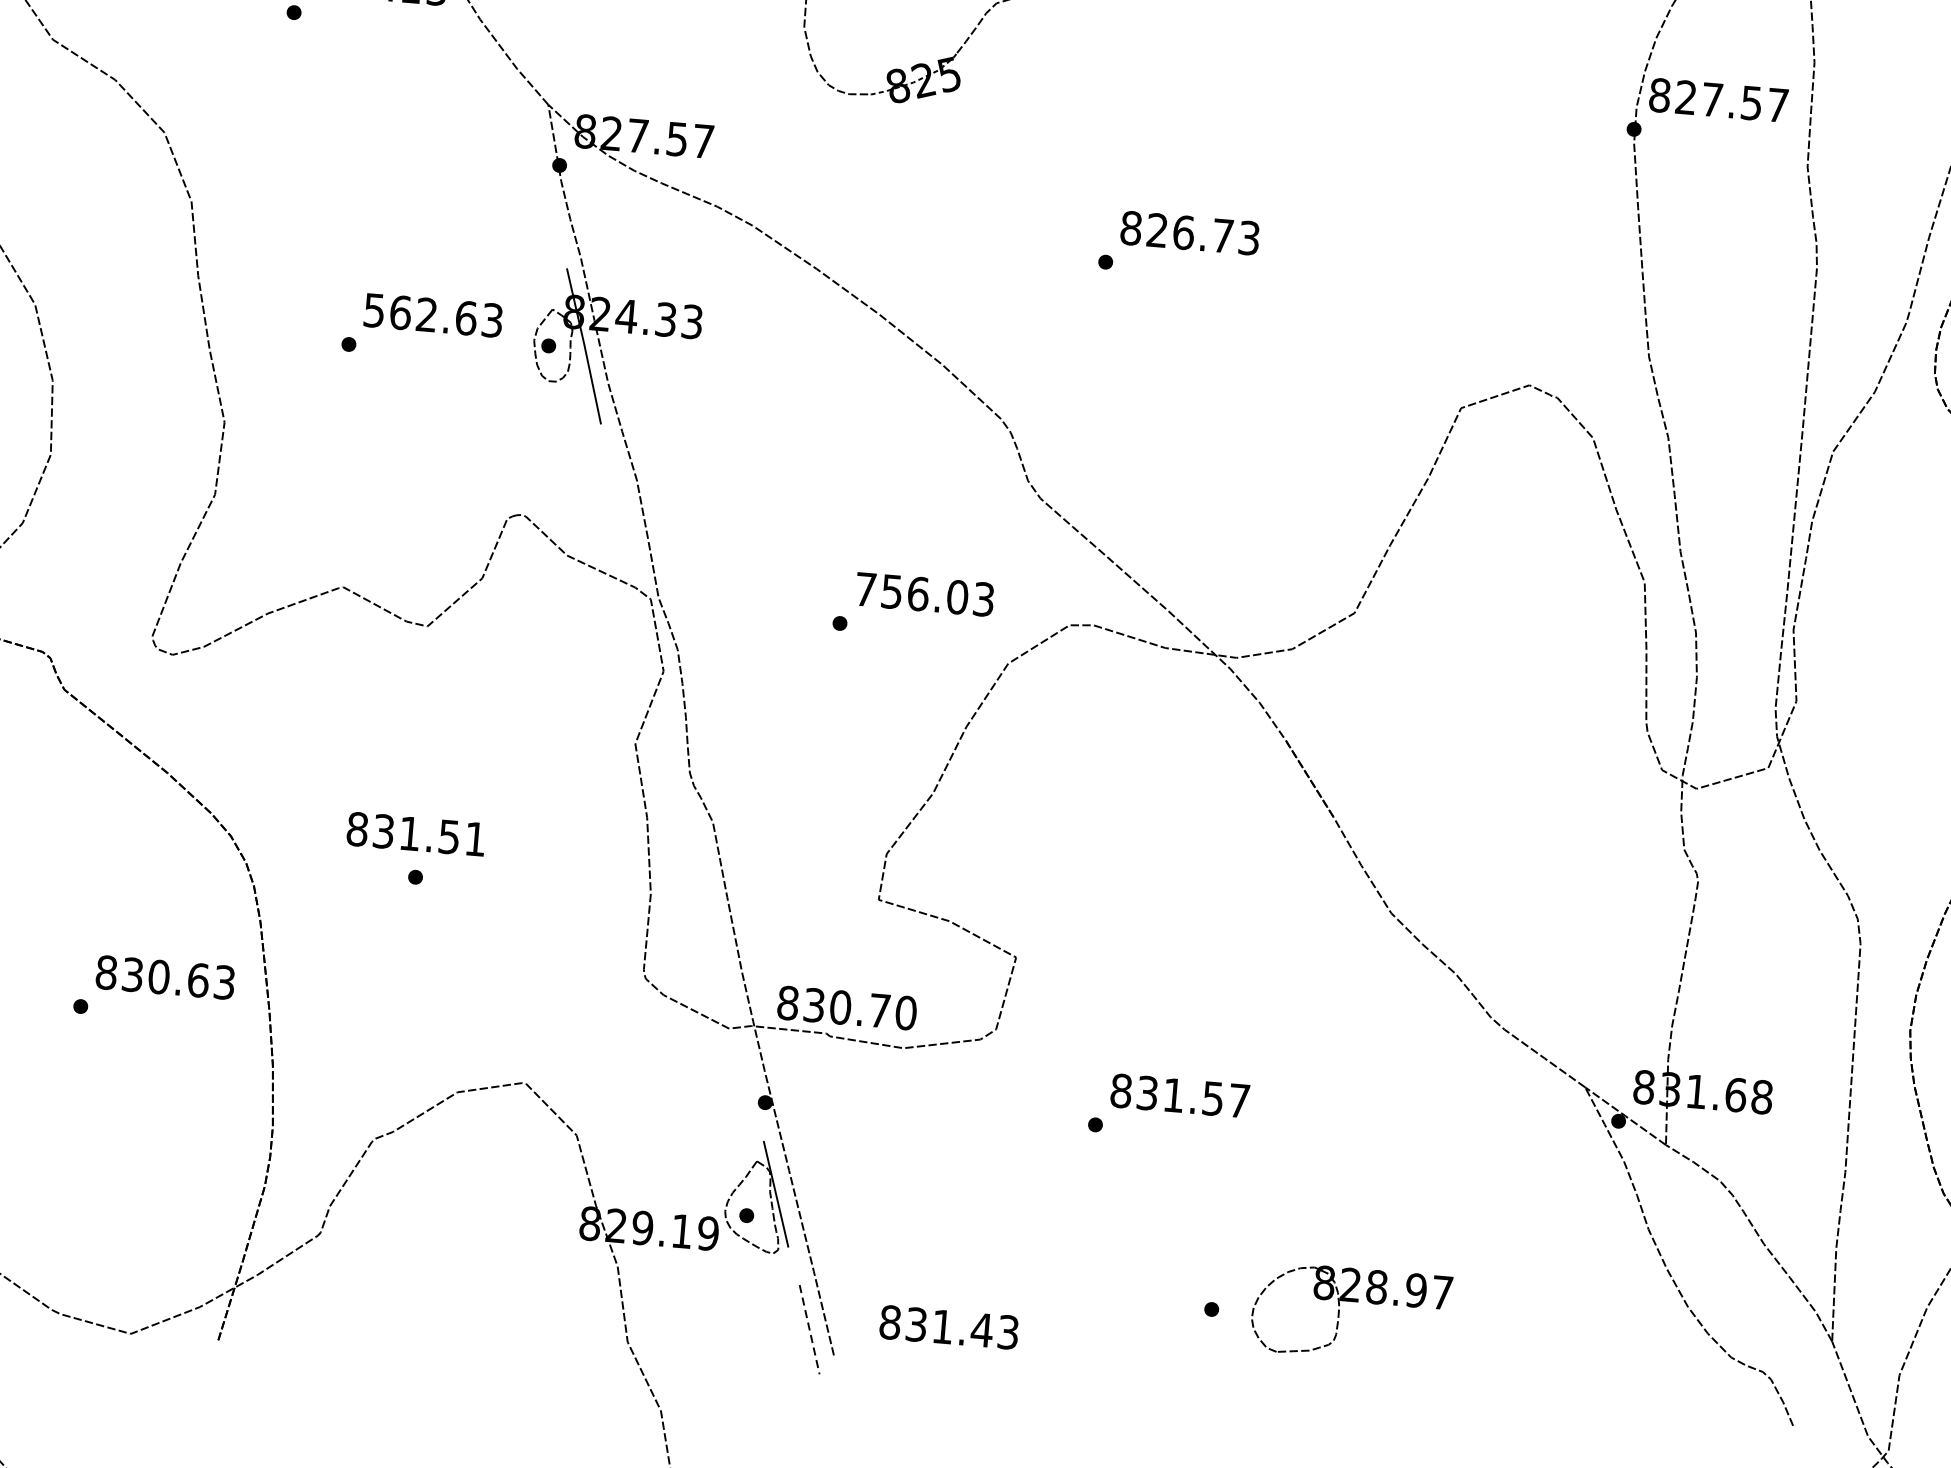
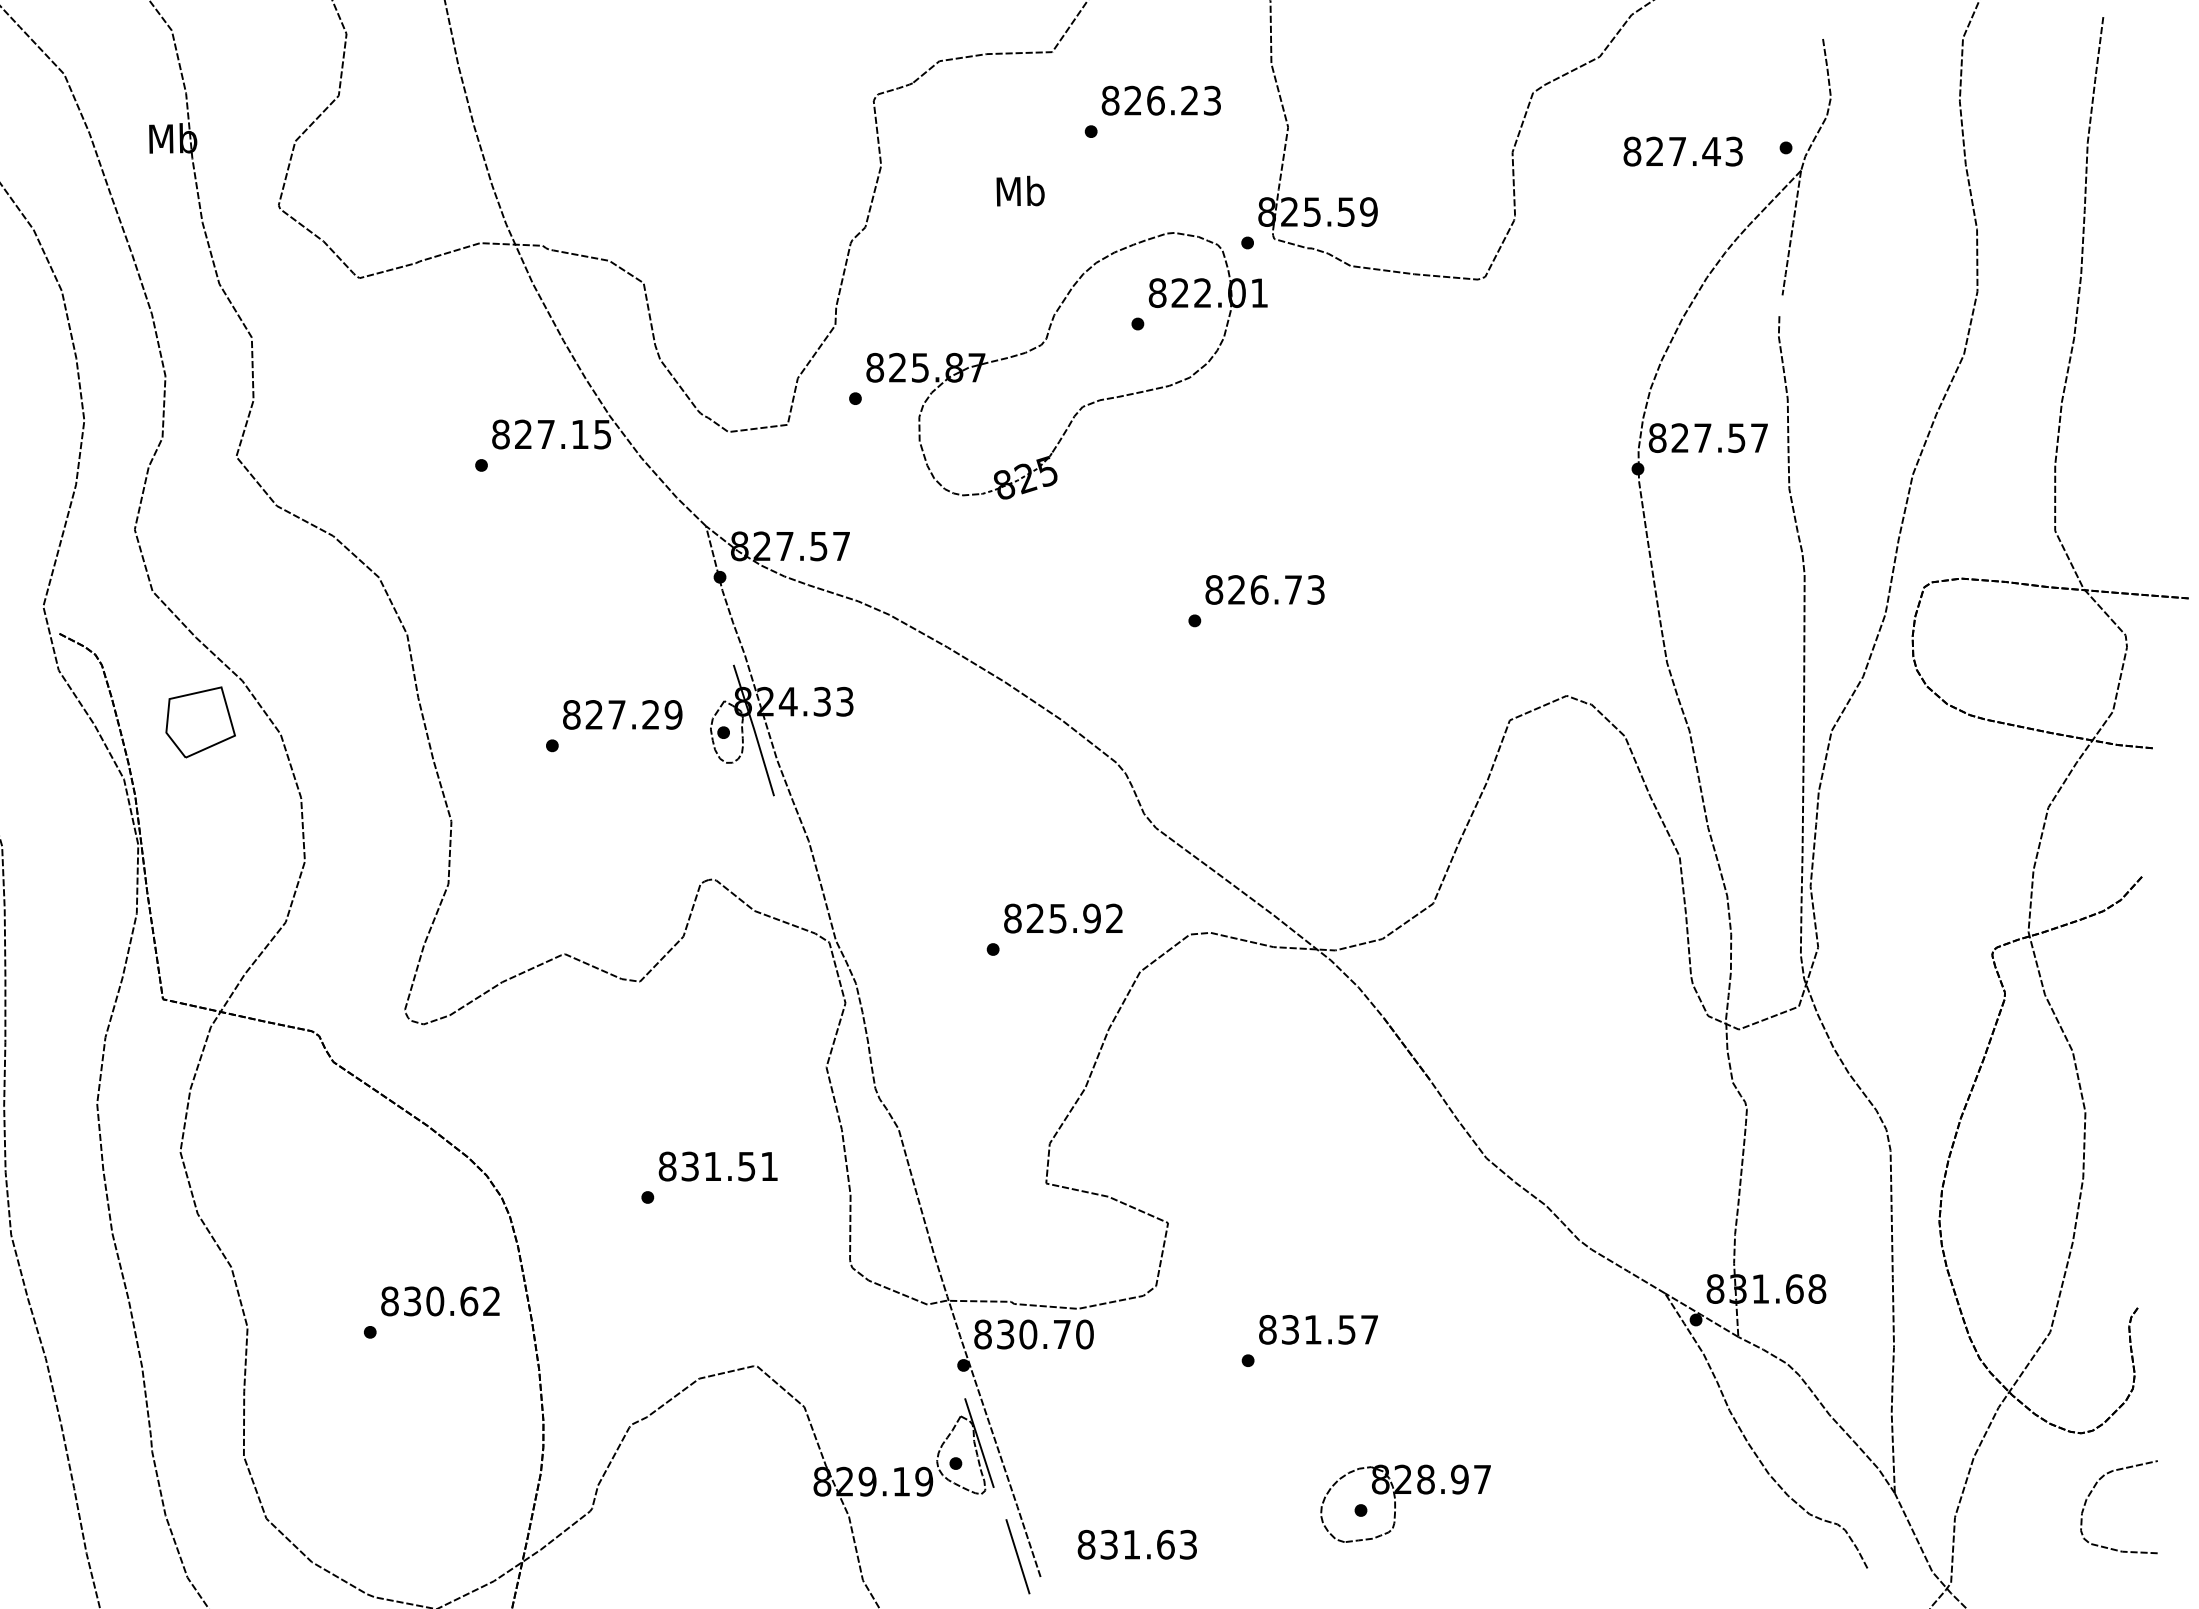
text: (433, 315) -> (622, 714), 562.63 -> 827.29
text: (924, 594) -> (1063, 918), 756.03 -> 825.92
text: (415, 834) -> (717, 1166), moved
text: (224, 982) -> (491, 1301), 830.63 -> 830.62
text: (846, 1008) -> (1033, 1334), moved
part: (1351, 1301) -> (1405, 1493), moved
text: (981, 1329) -> (1165, 1544), 831.43 -> 831.63
line: (810, 1330) -> (1018, 1557), dashed -> solid

